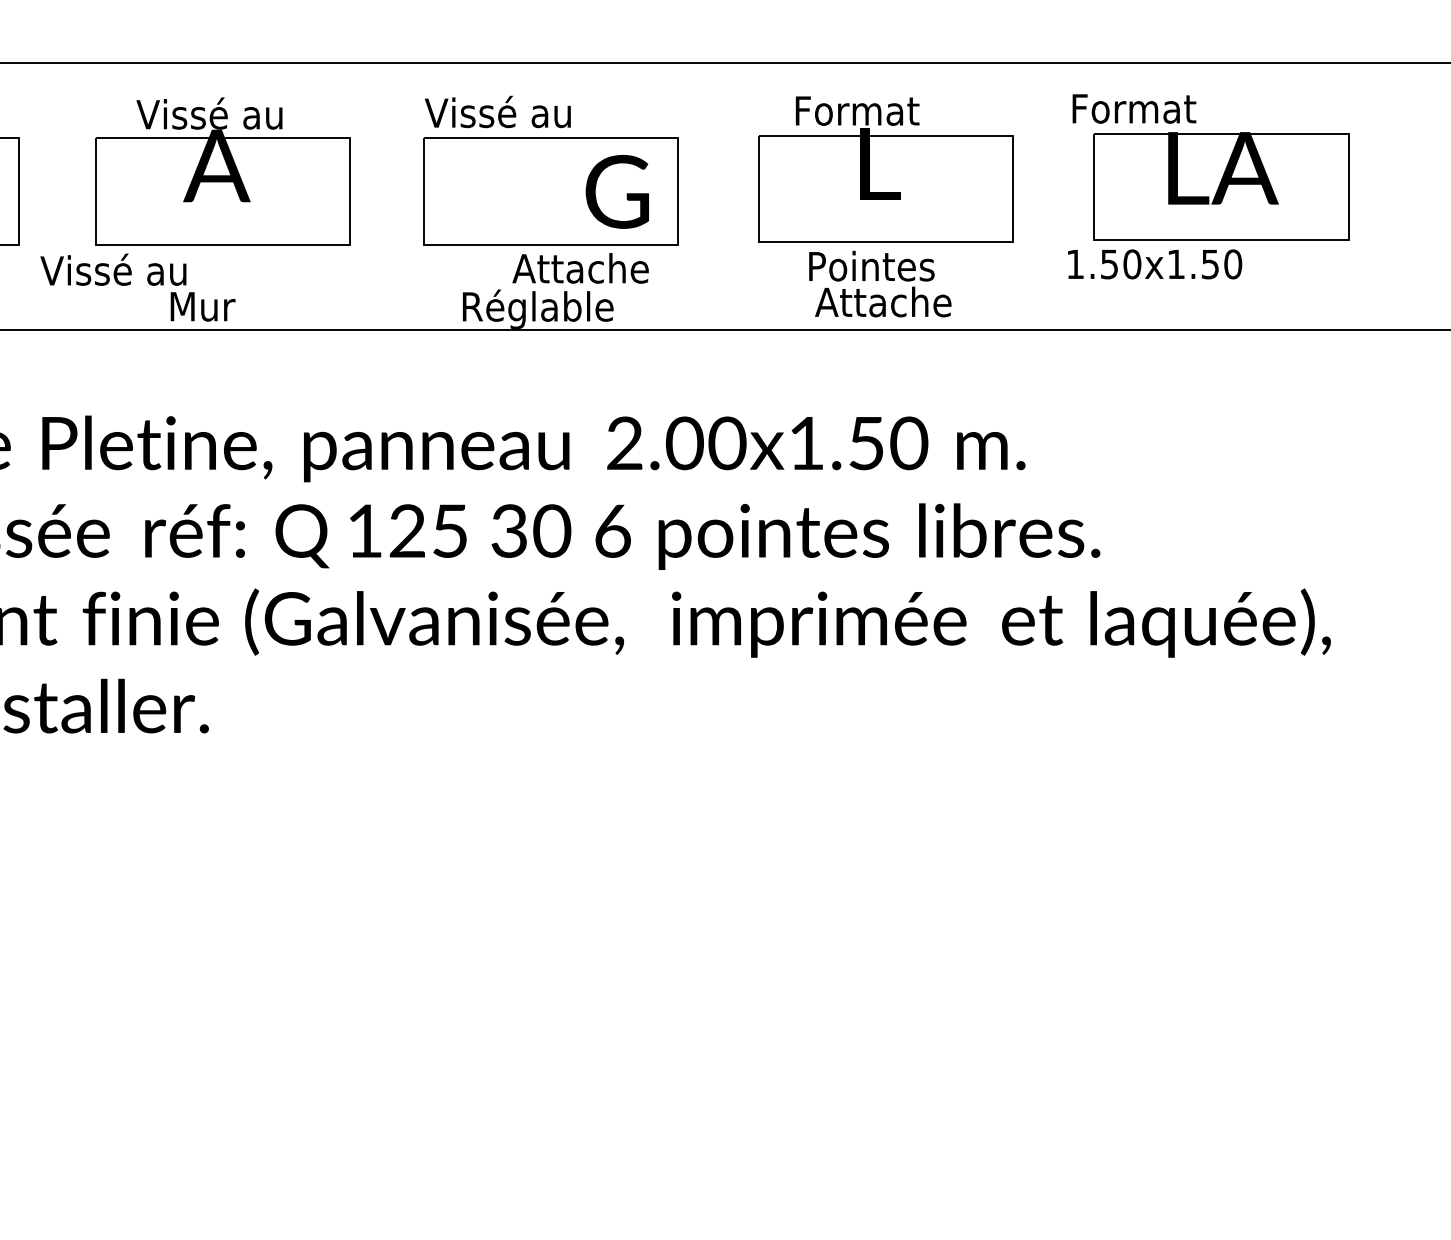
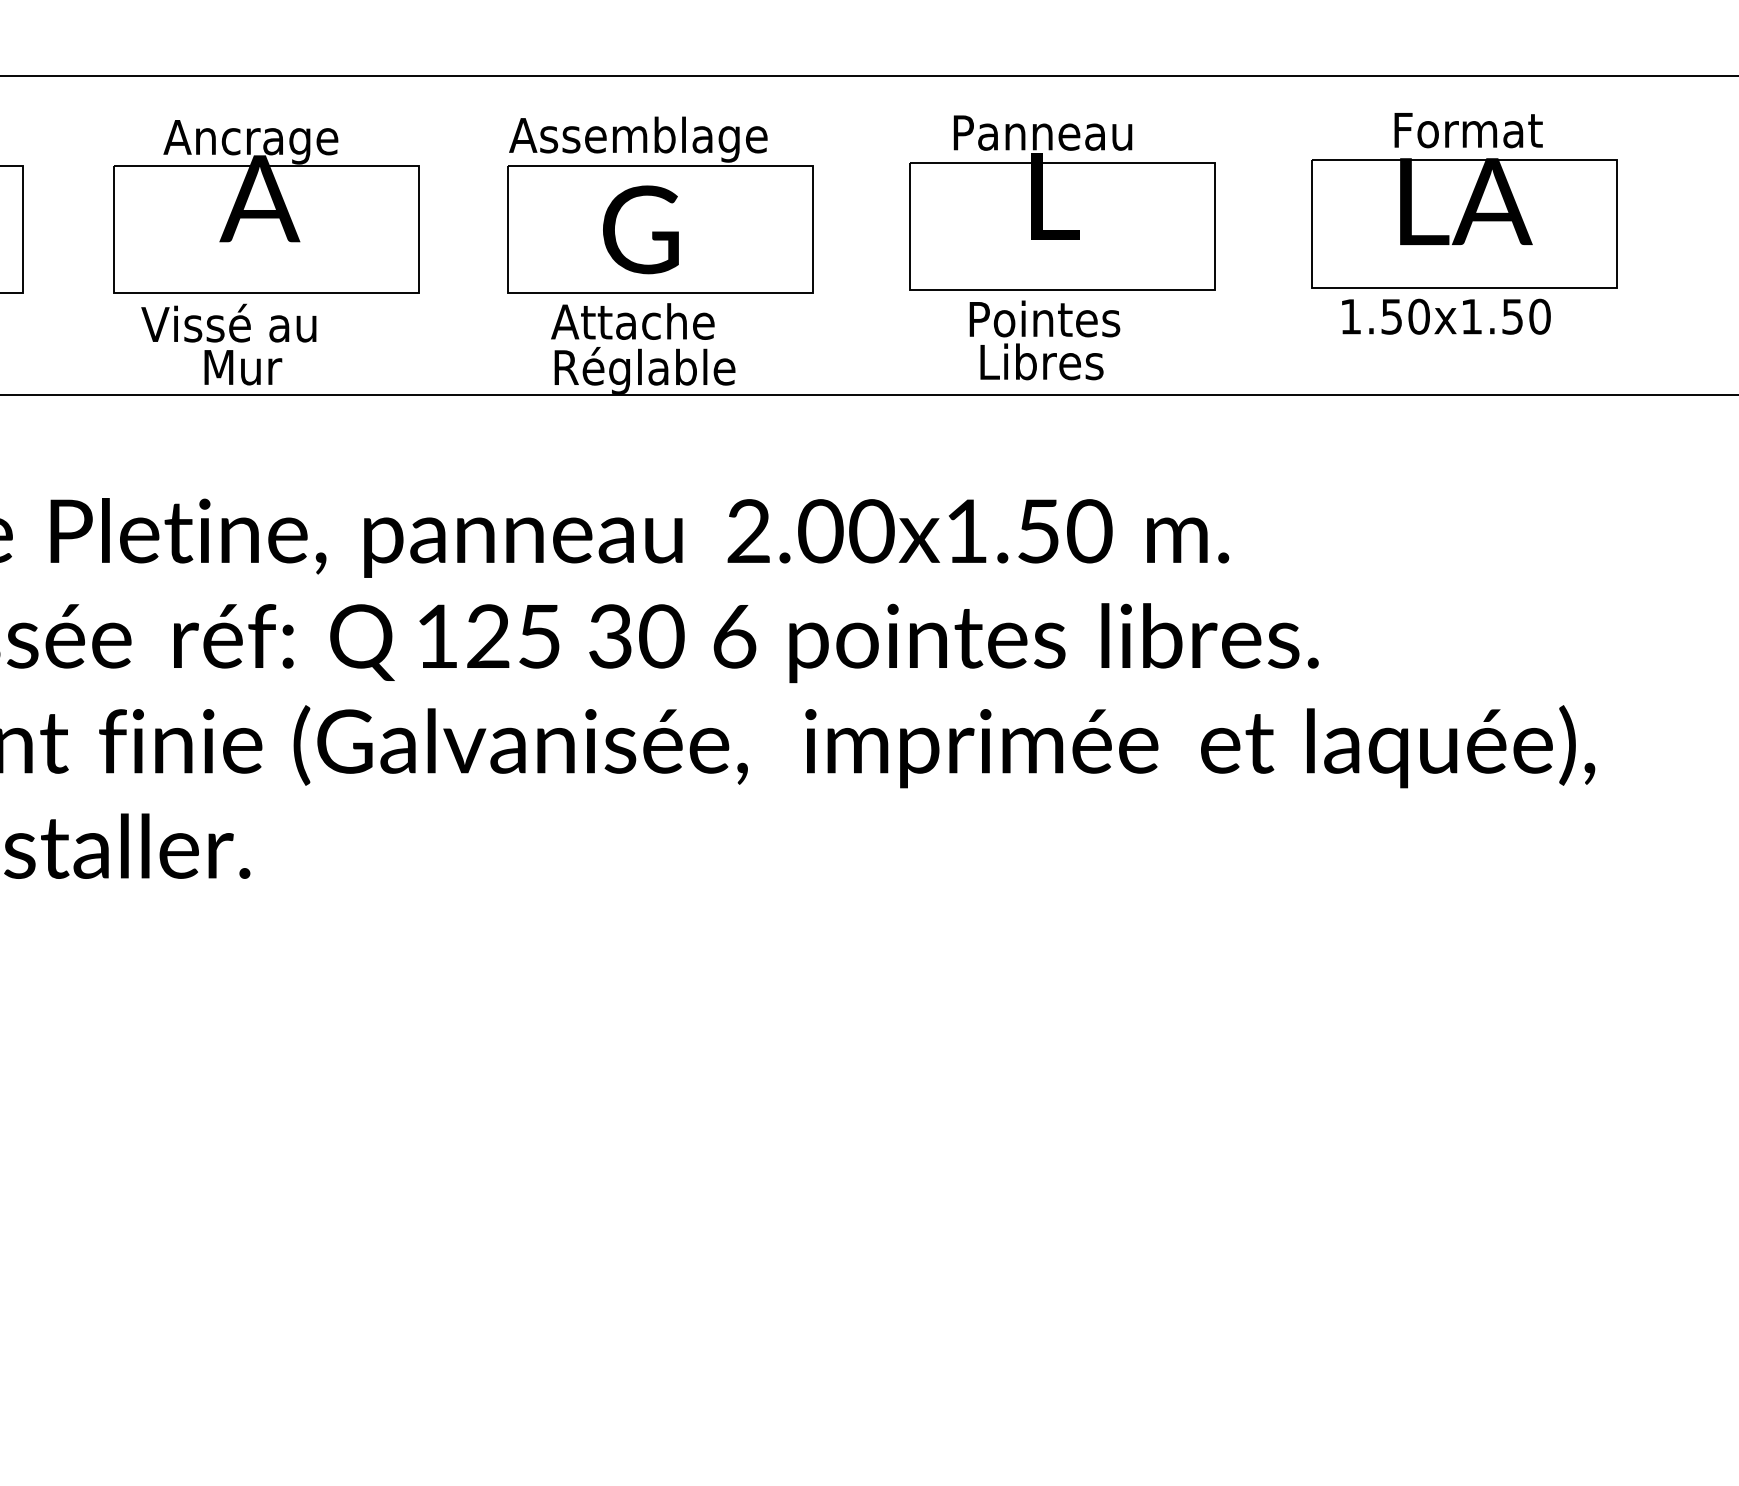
text: (1134, 108) -> (1468, 130), moved
text: (872, 110) -> (1045, 132), Format -> Panneau
text: (532, 115) -> (638, 138), Vissé au -> Assemblage
text: (209, 117) -> (250, 140), Vissé au -> Ancrage
text: (617, 191) -> (640, 229), moved
text: (1155, 264) -> (1446, 316), moved
text: (580, 268) -> (632, 321), moved
text: (113, 269) -> (228, 322), moved
text: (883, 301) -> (1058, 361), Attache -> Libres

